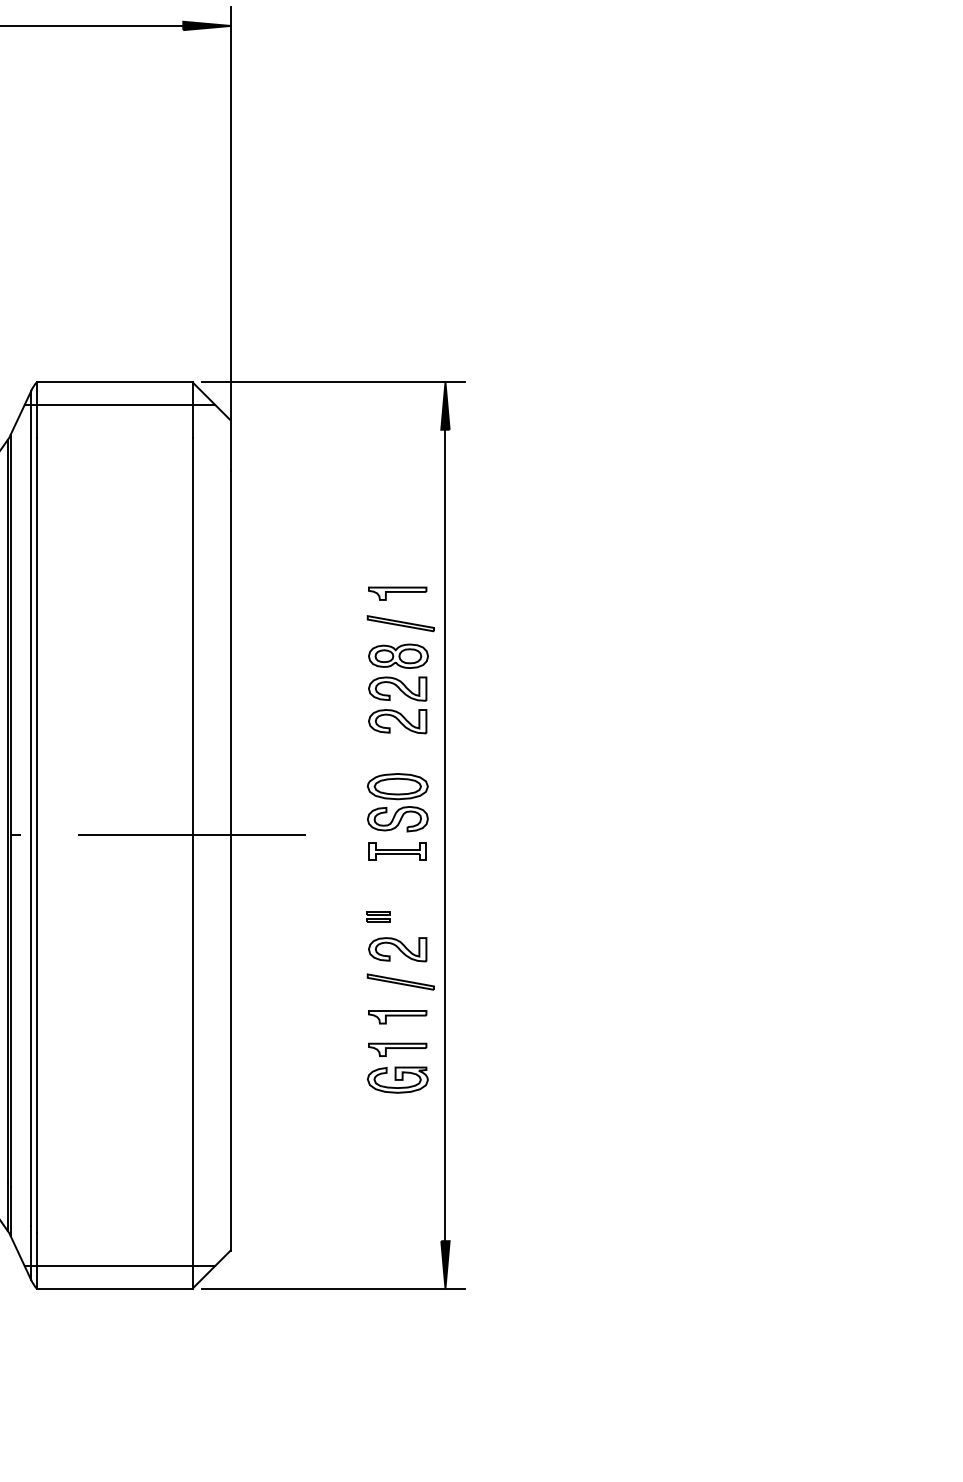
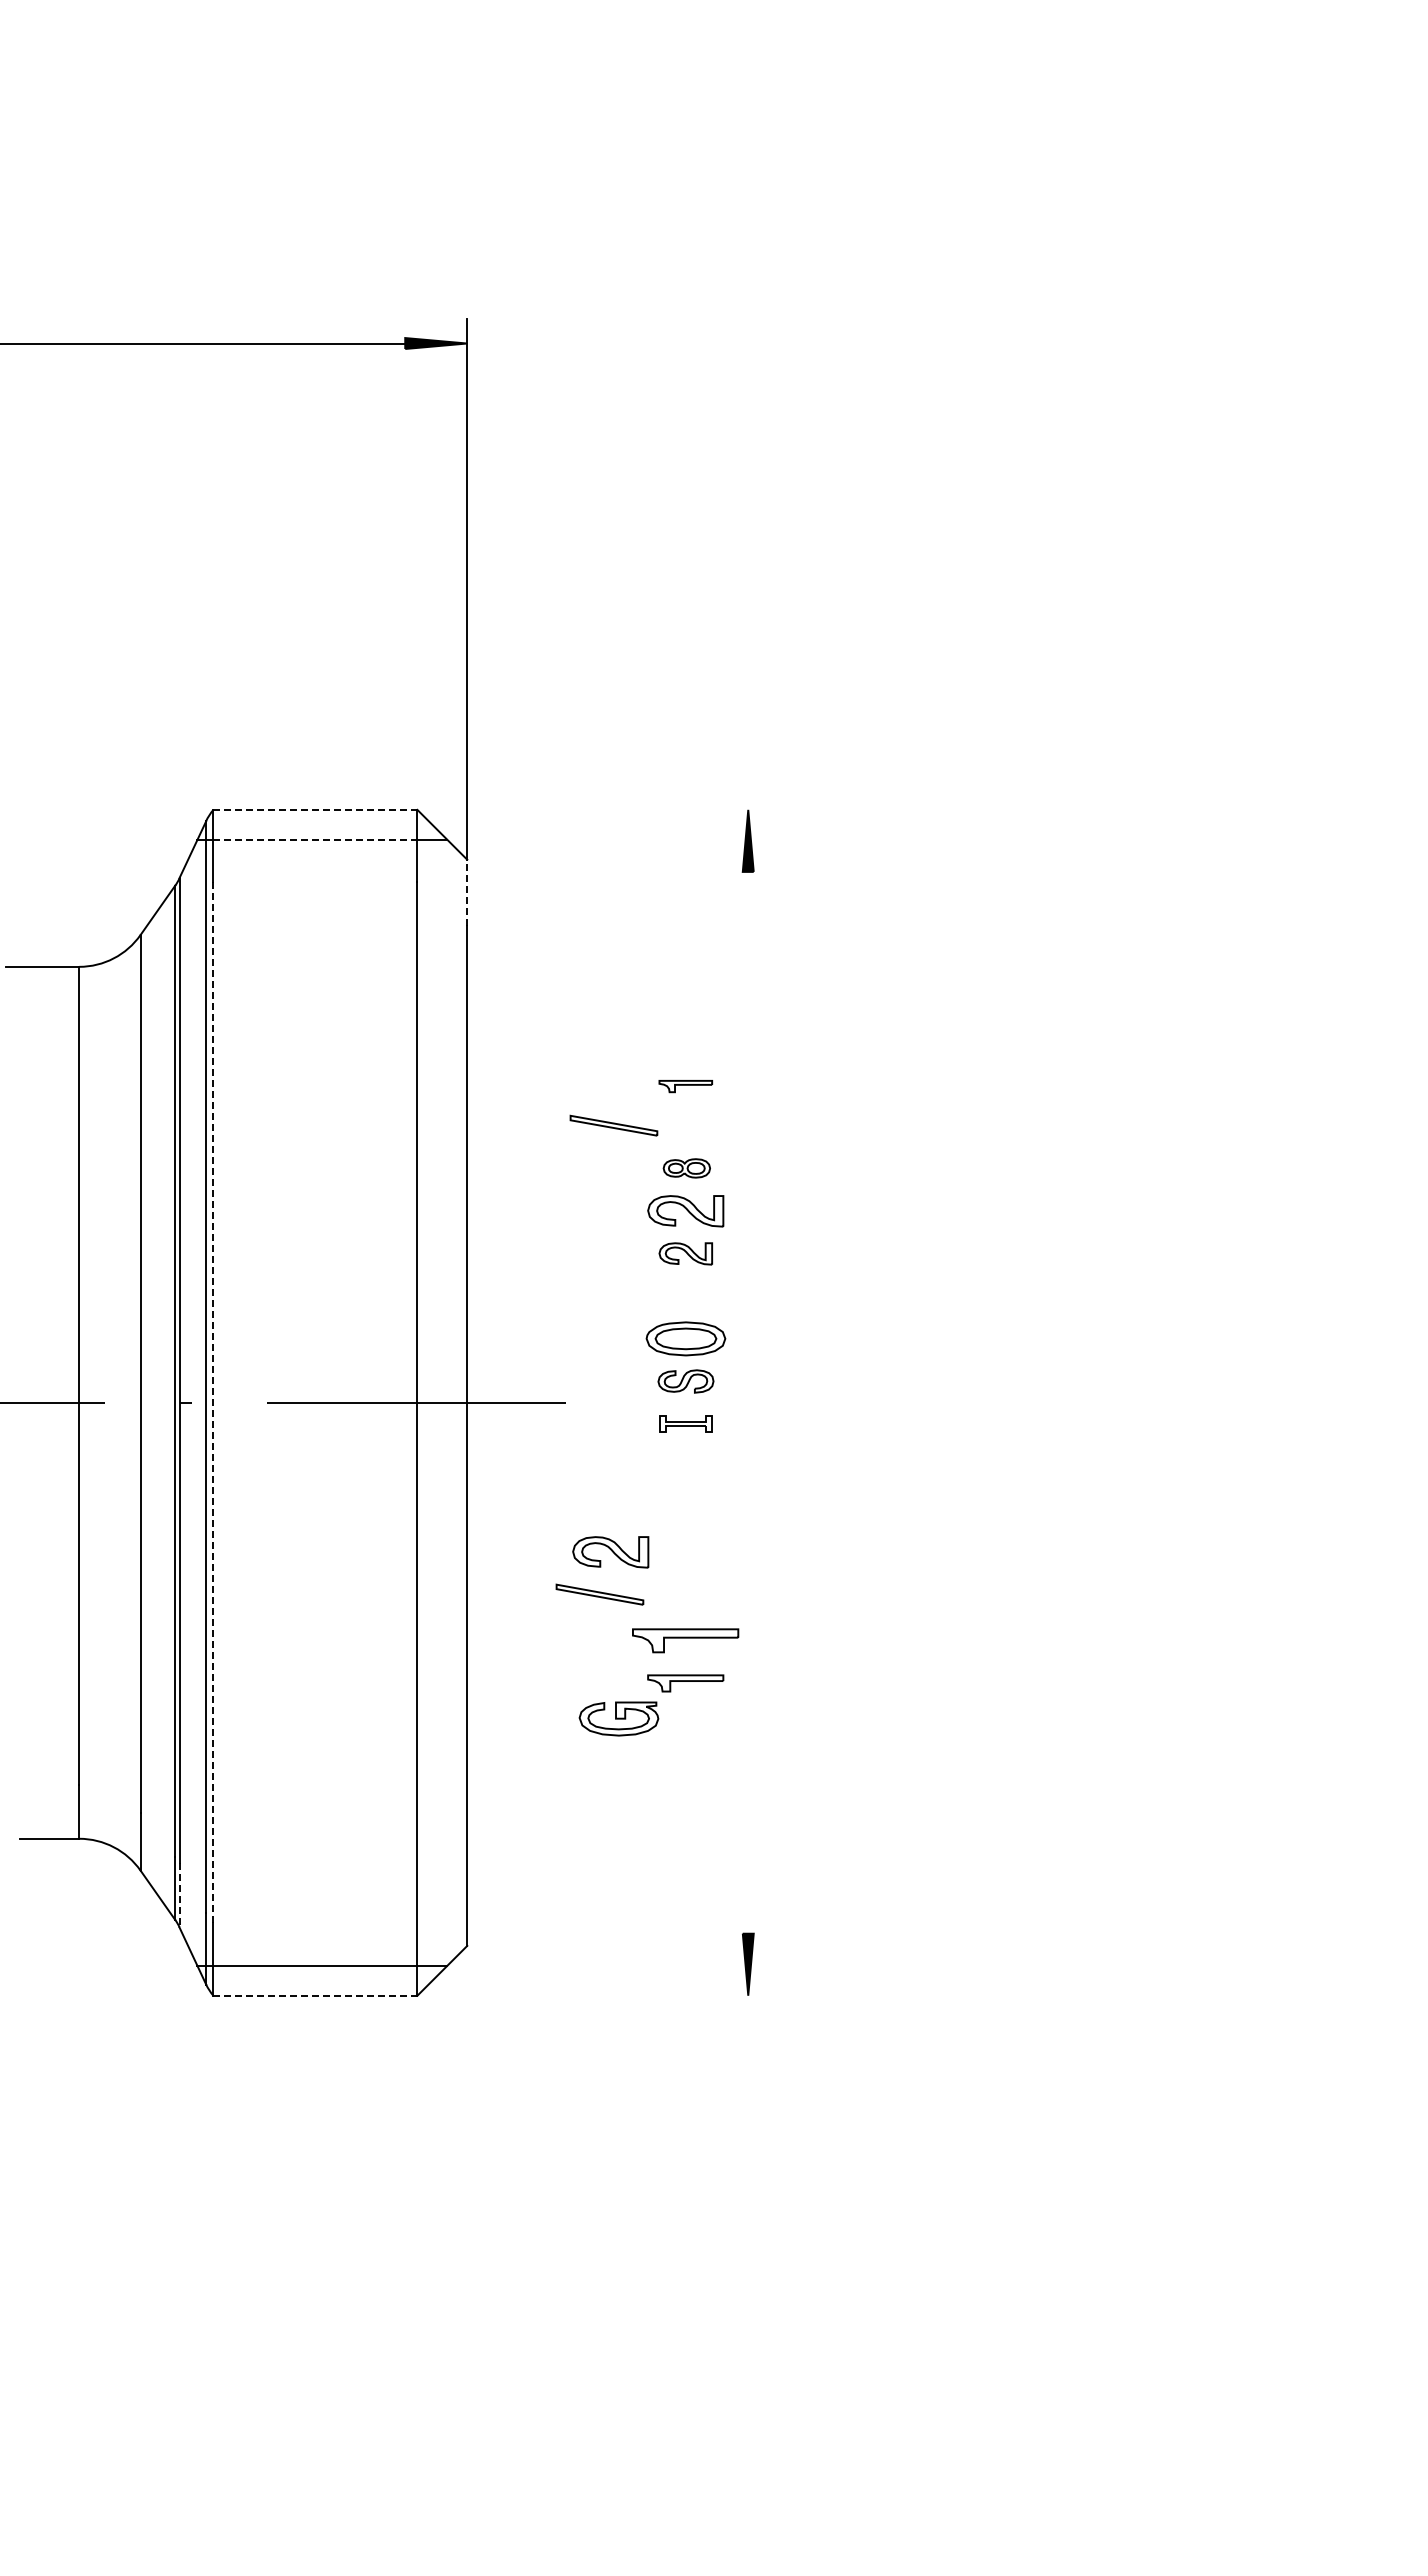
line: (114, 382) -> (315, 809), solid -> dashed
line: (333, 382) -> (601, 809), removed
line: (114, 404) -> (315, 839), solid -> dashed
line: (230, 445) -> (467, 892), solid -> dashed
part: (397, 593) -> (685, 1086), size x0.7
part: (400, 623) -> (613, 1125), moved
part: (398, 656) -> (686, 1168), size x0.6
part: (397, 721) -> (685, 1253), size x0.7
part: (397, 819) -> (685, 1381), size x0.7
line: (36, 835) -> (213, 1403), solid -> dashed
line: (445, 835) -> (748, 1402), removed
part: (397, 851) -> (685, 1423), size x0.7
part: (378, 916) -> (660, 1508), removed
part: (397, 949) -> (610, 1552), moved
part: (400, 981) -> (599, 1594), moved
part: (397, 1017) -> (685, 1640), size x1.4
part: (397, 1079) -> (618, 1718), moved
line: (10, 1211) -> (179, 1895), solid -> dashed
line: (114, 1288) -> (315, 1995), solid -> dashed
line: (333, 1288) -> (601, 1995), removed

